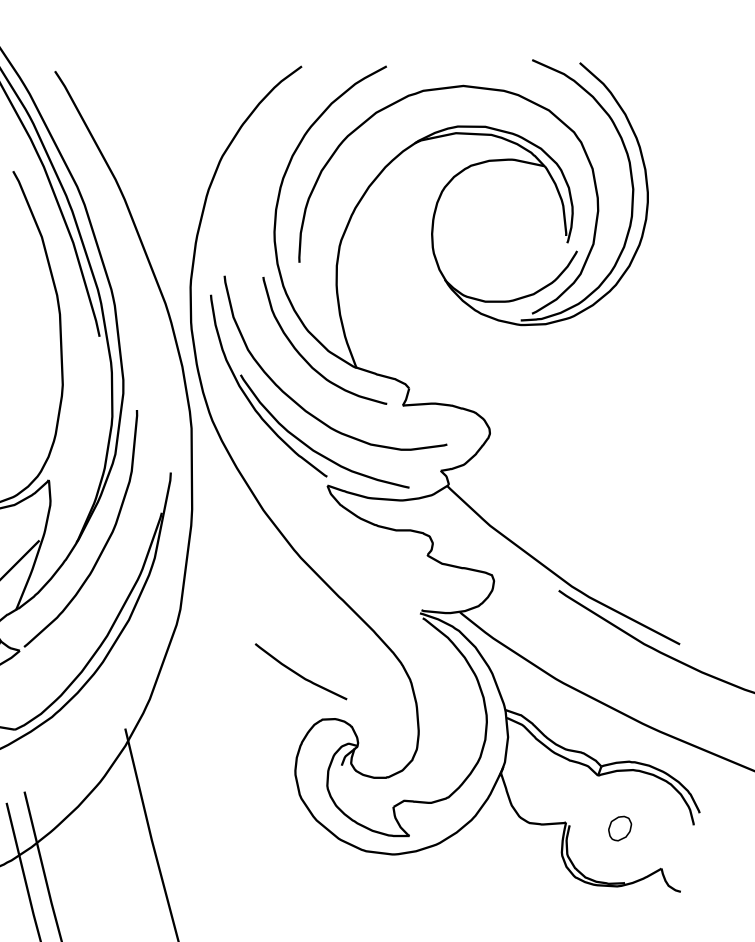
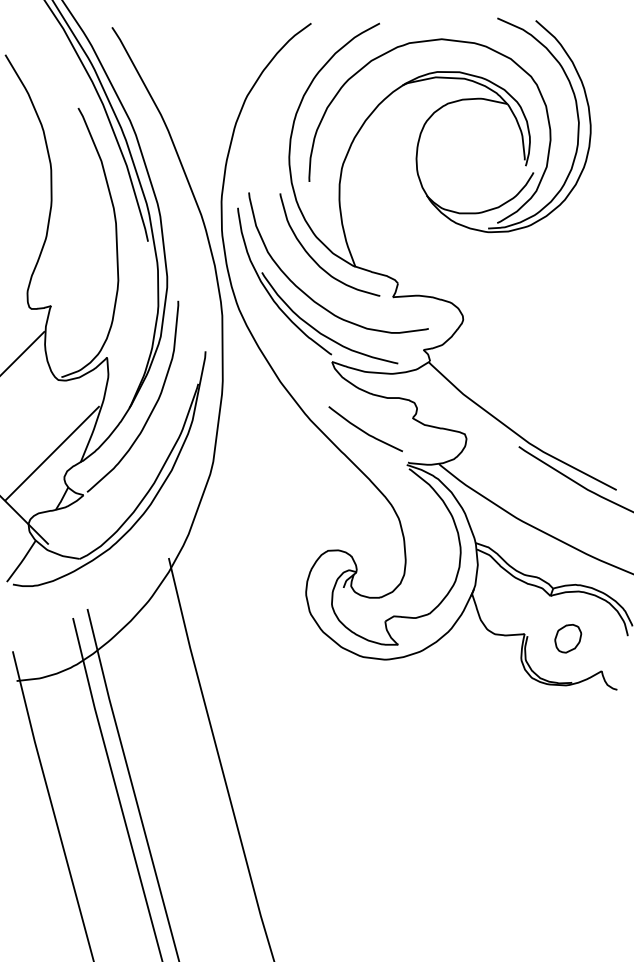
curve: (300, 674) -> (365, 431), moved
part: (620, 828) -> (568, 638), size x1.43

